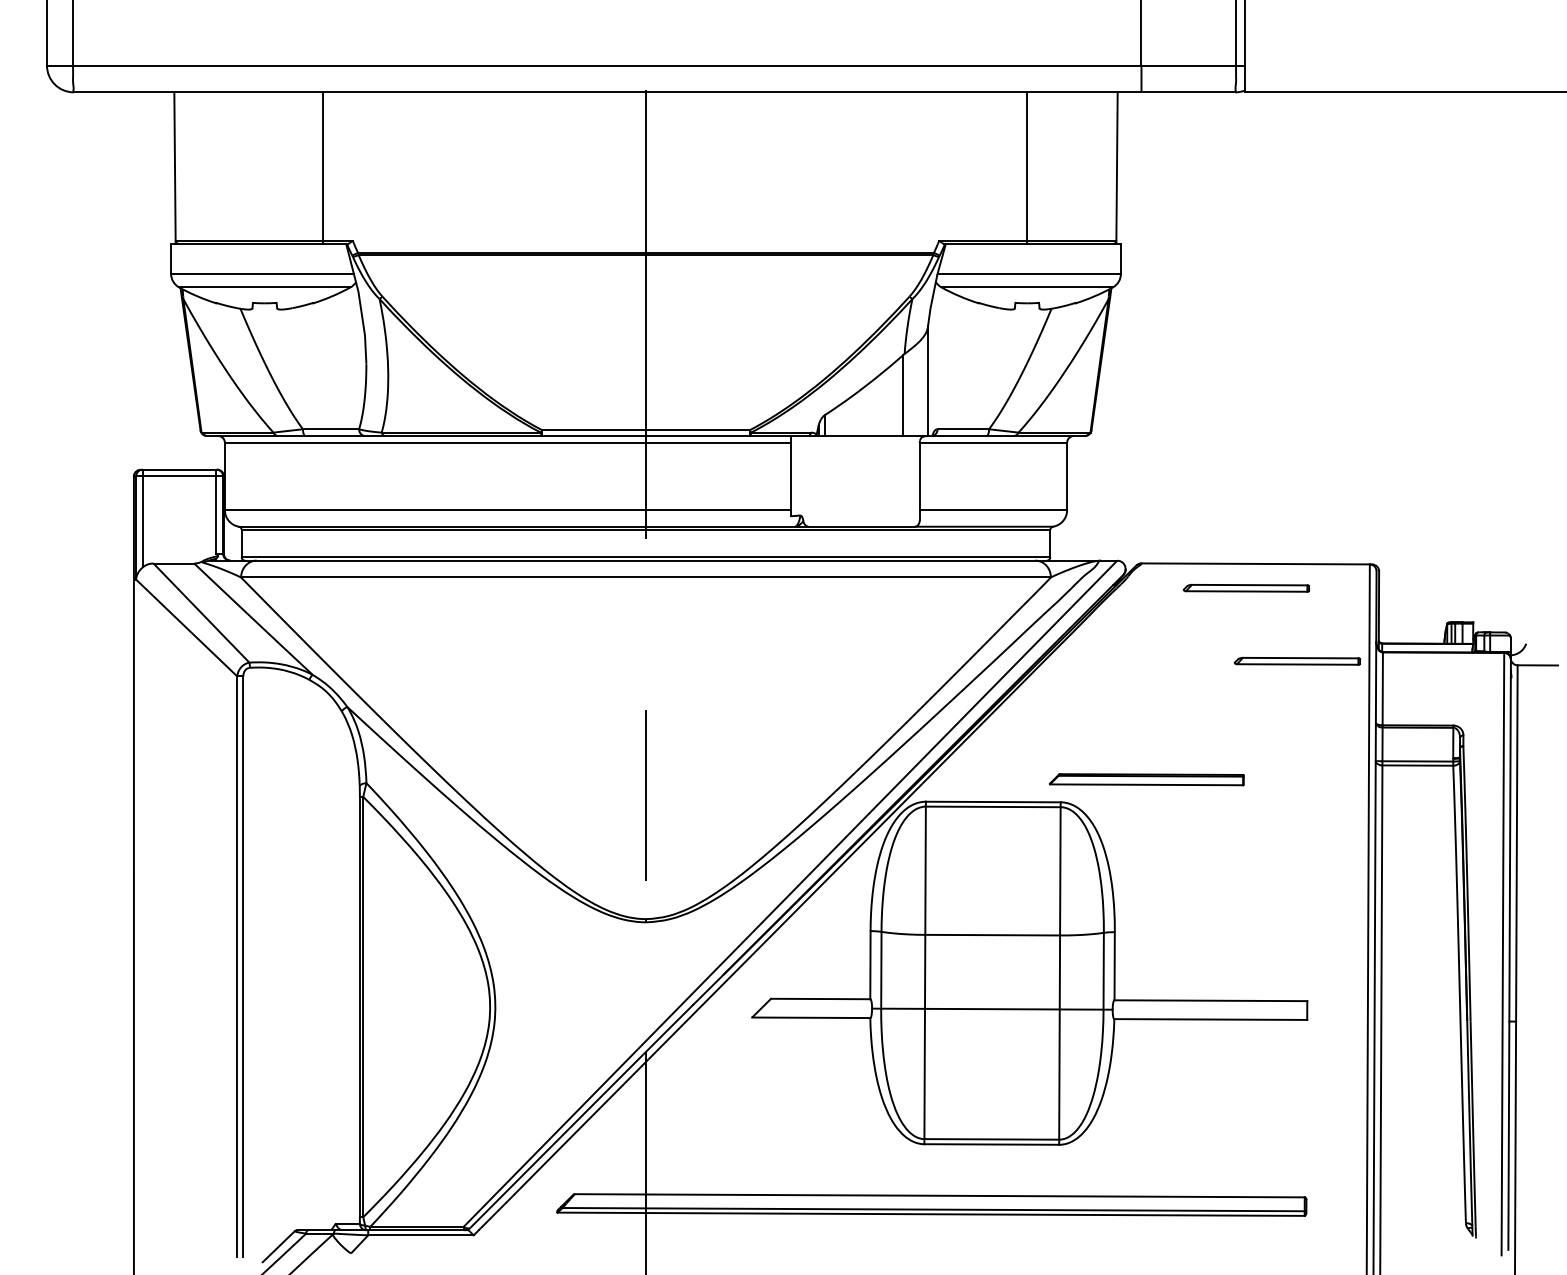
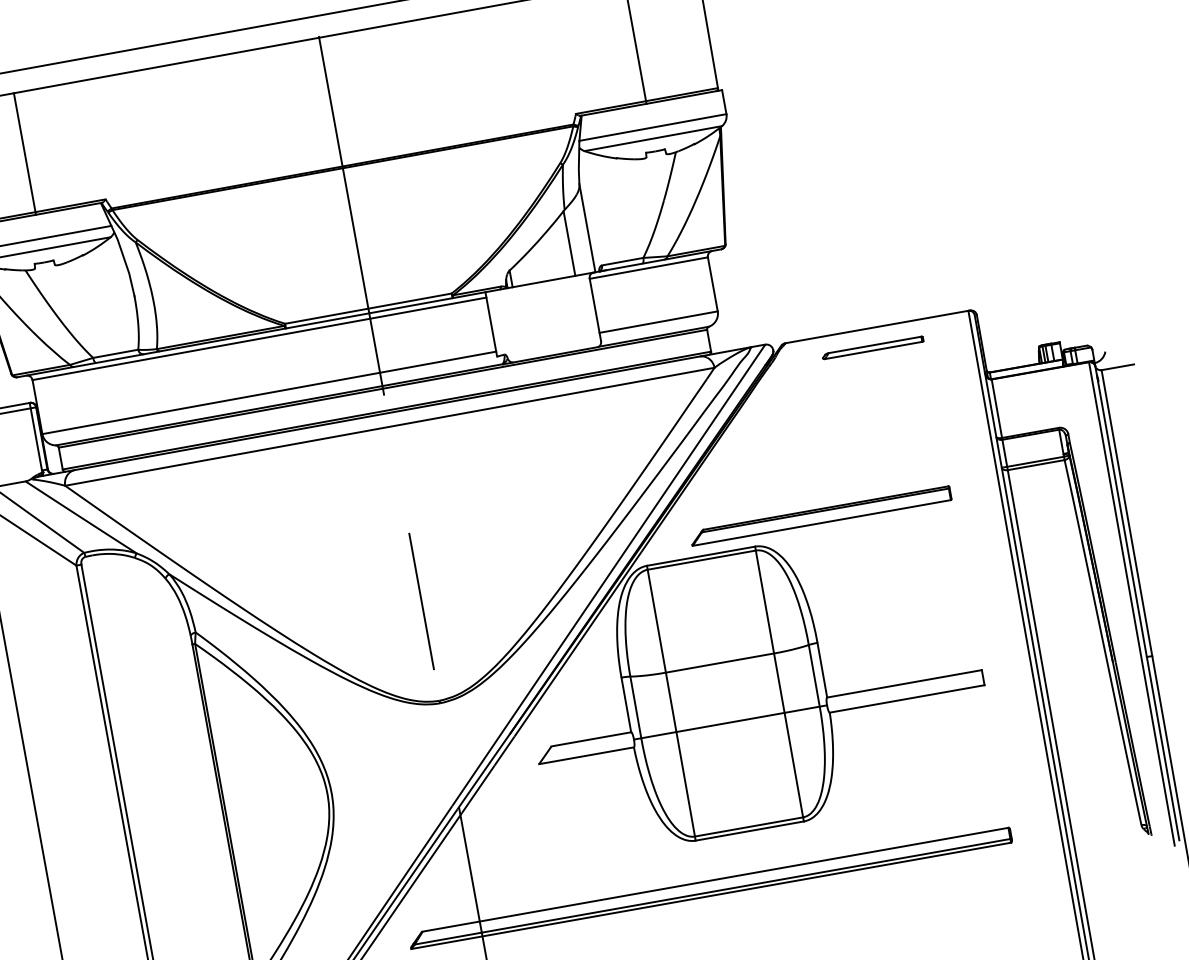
line: (323, 167) -> (25, 153), moved
part: (1296, 660) -> (923, 398), removed
part: (1146, 779) -> (820, 515), size x1.67

